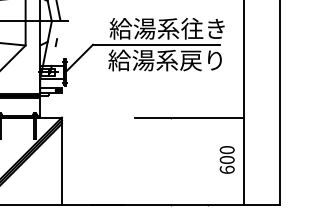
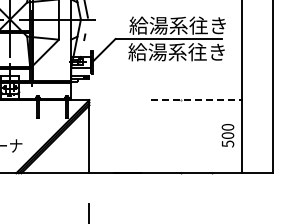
text: (201, 60) -> (206, 52), 給湯系戻り -> 給湯系往き
line: (189, 118) -> (196, 100), solid -> dashed
text: (226, 169) -> (227, 143), 600 -> 500

